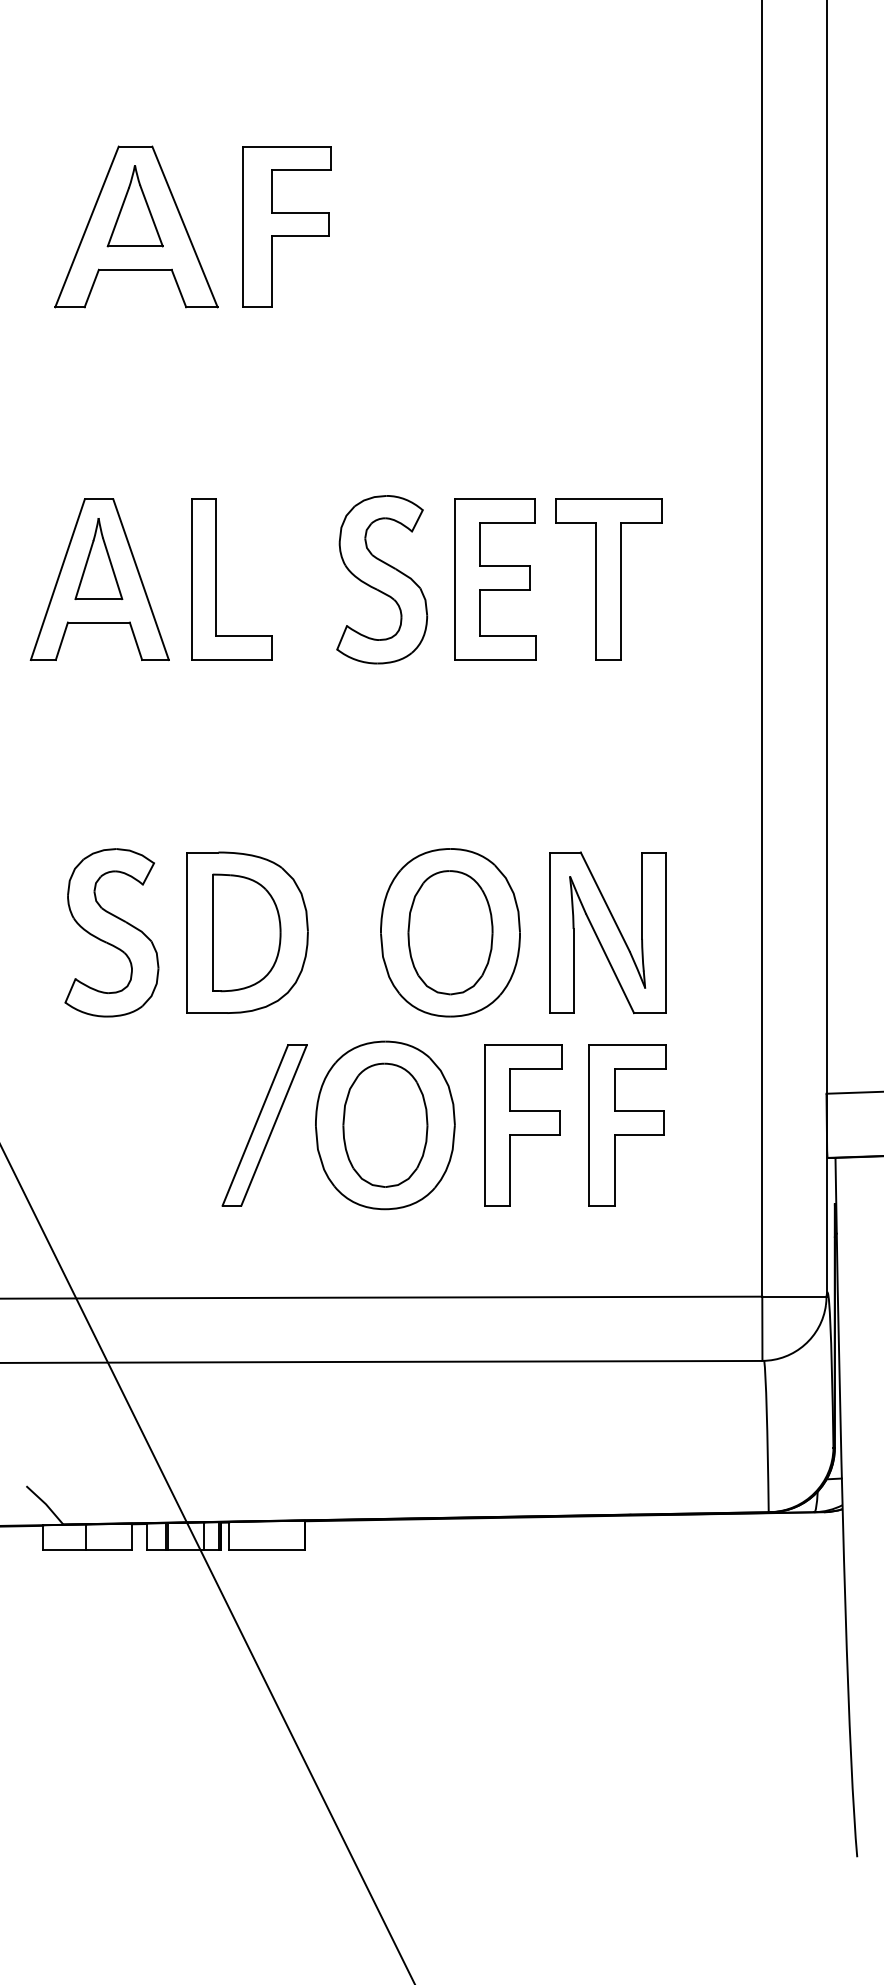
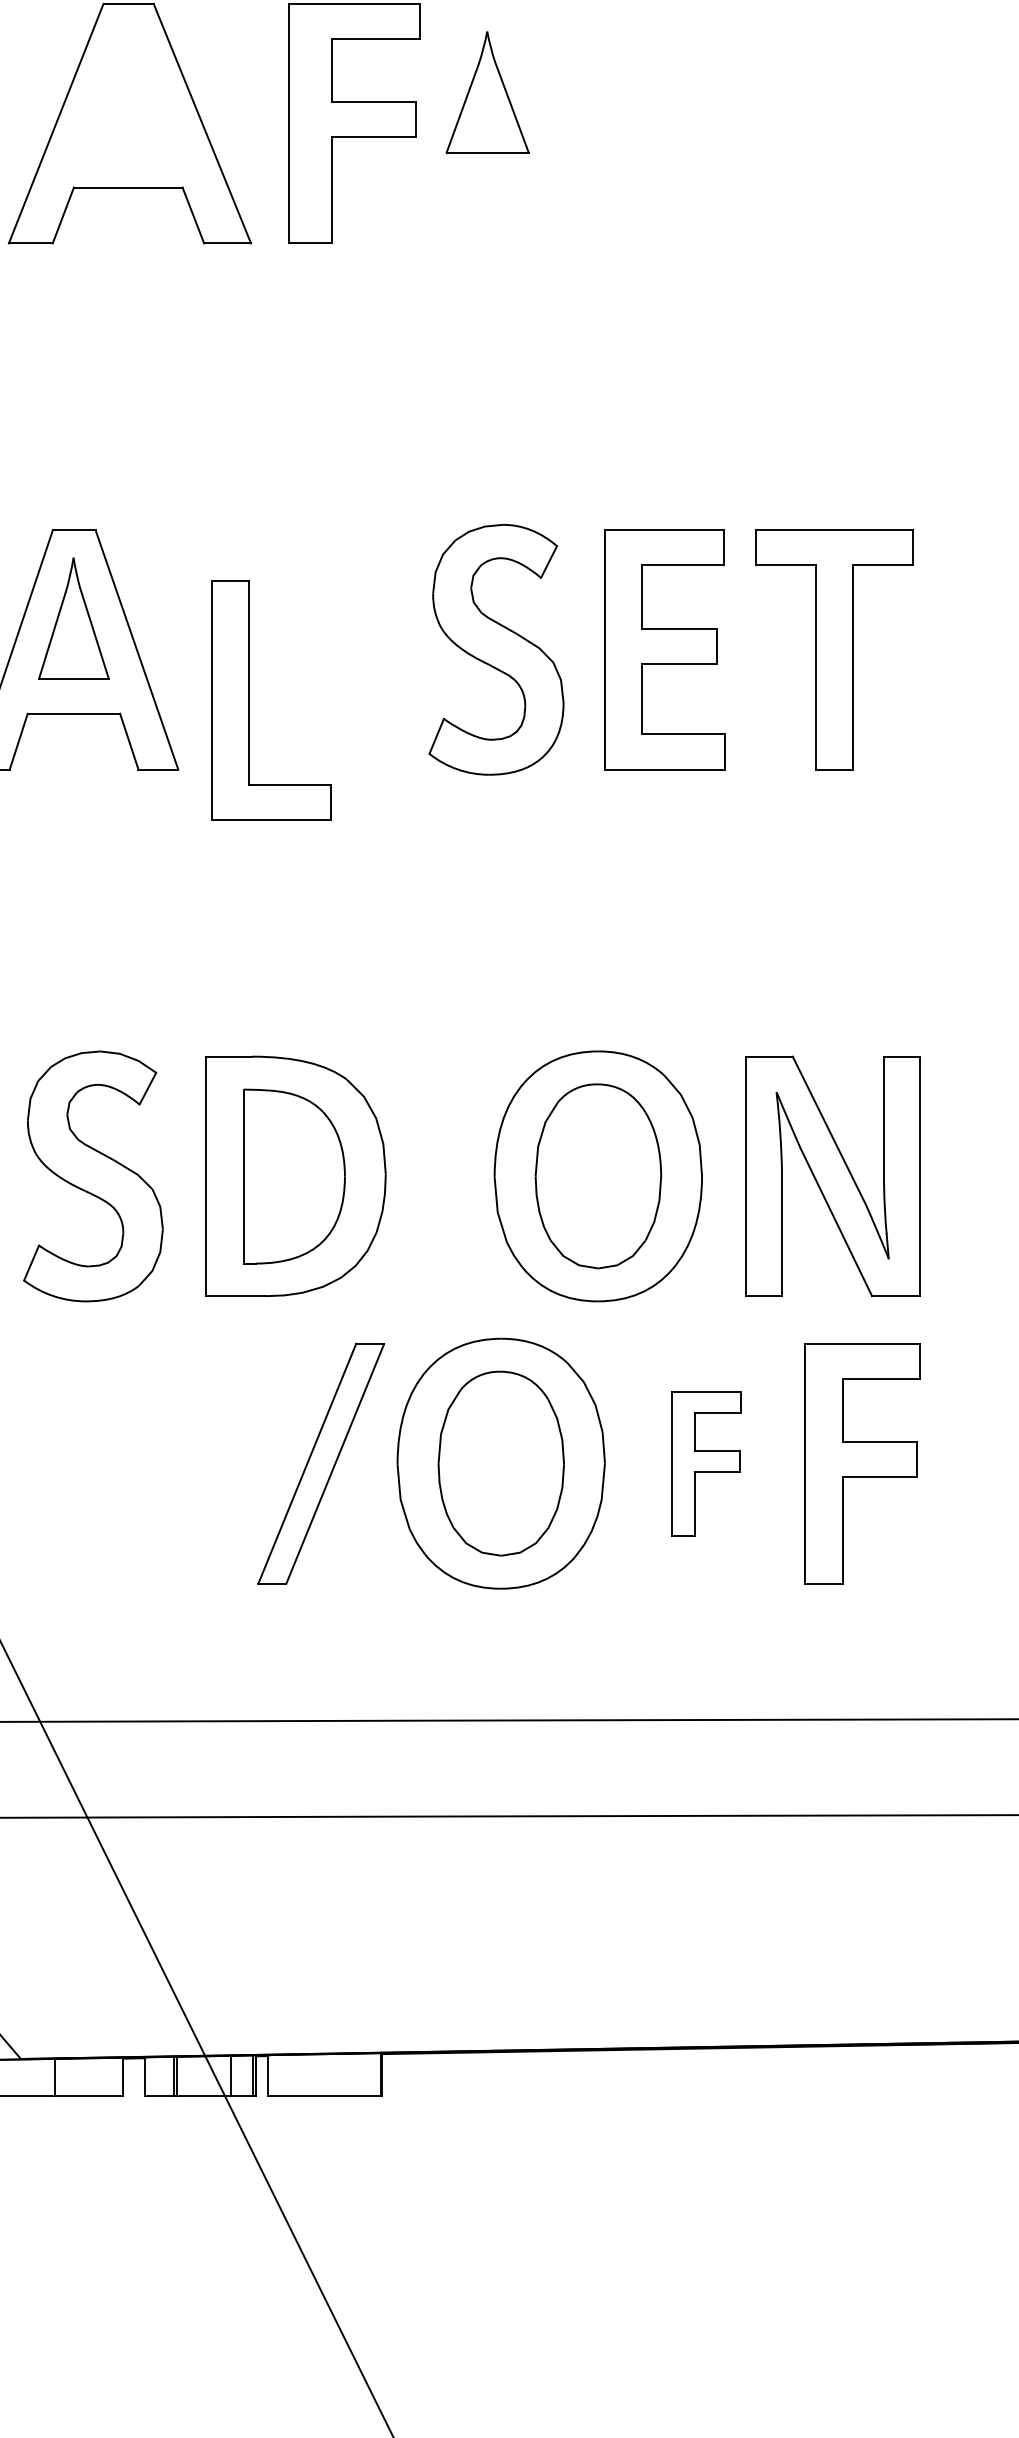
part: (134, 206) -> (486, 93), moved
part: (216, 579) -> (249, 700), moved
part: (523, 1125) -> (707, 1463), size x0.6

